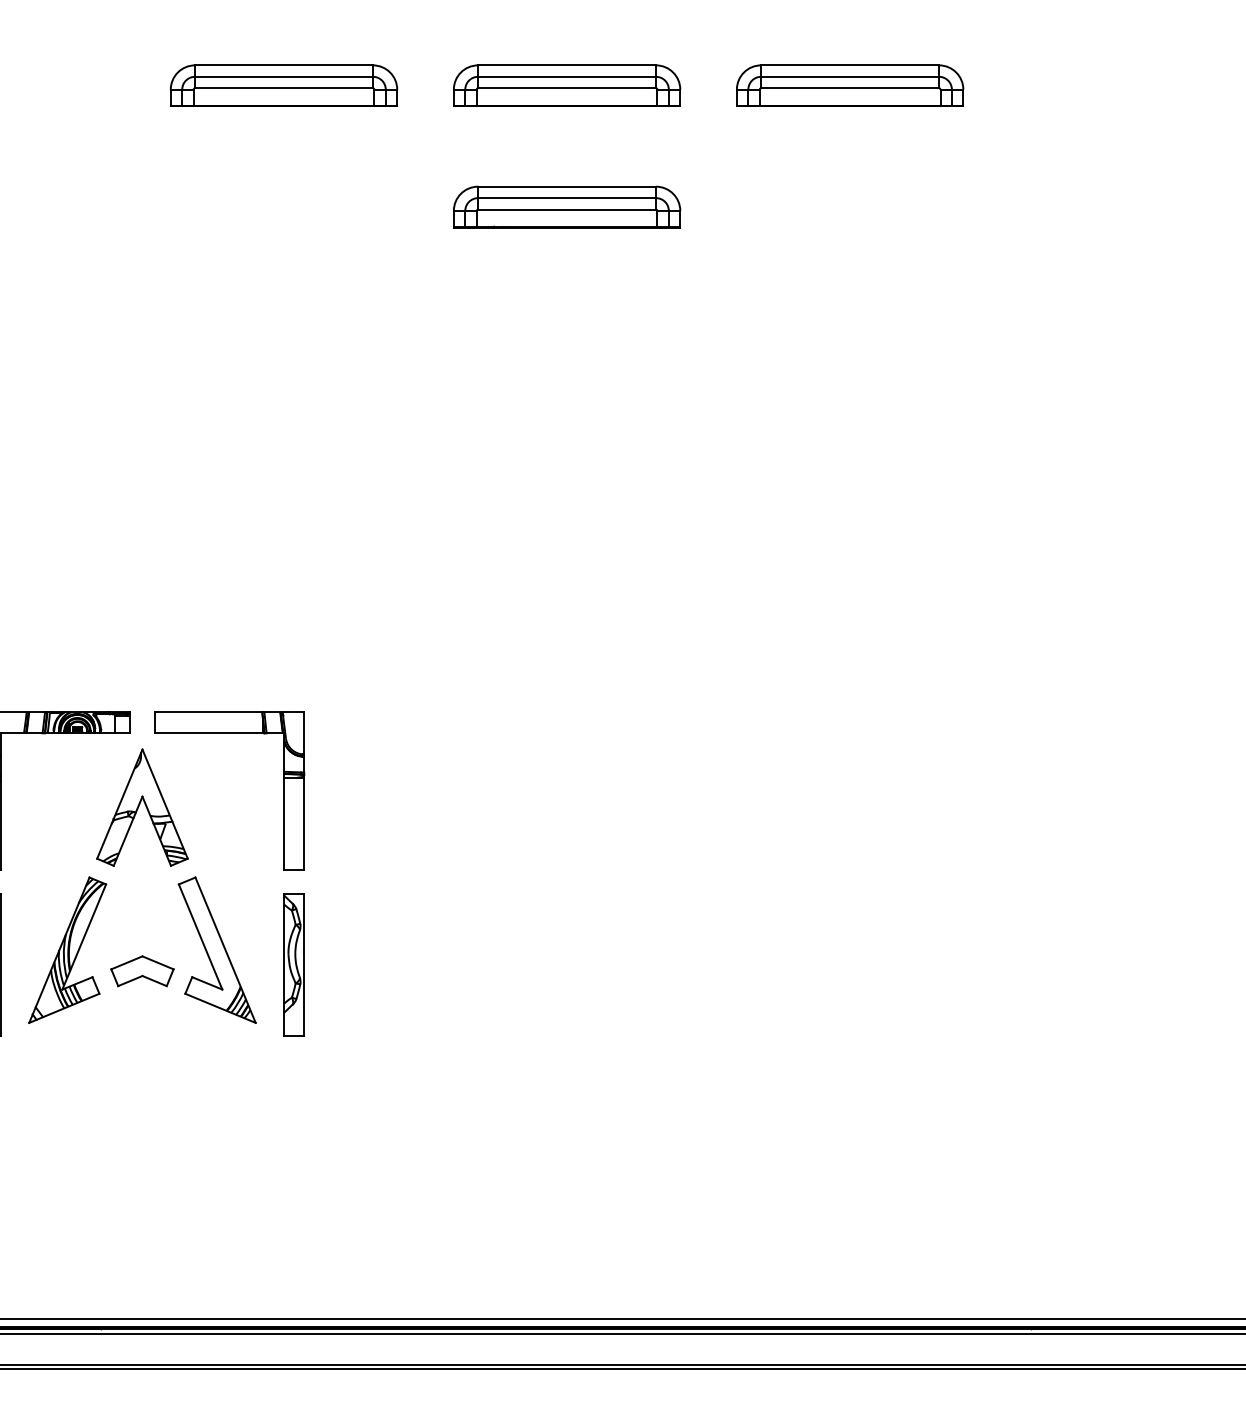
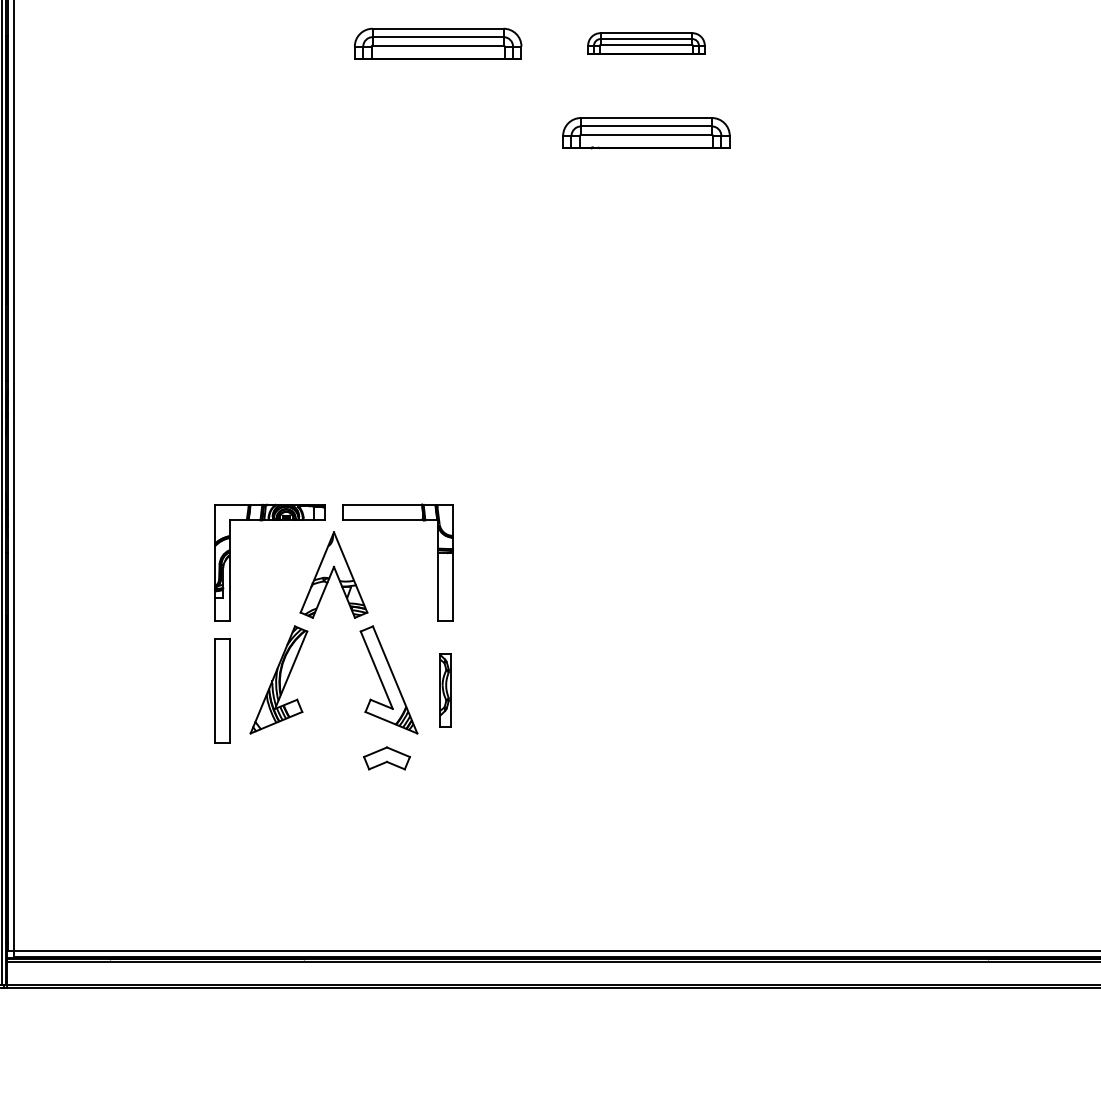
part: (567, 85) -> (646, 43), size x0.7
part: (849, 85) -> (854, 43), removed
part: (293, 964) -> (445, 690), size x0.7
part: (141, 971) -> (386, 758), moved

